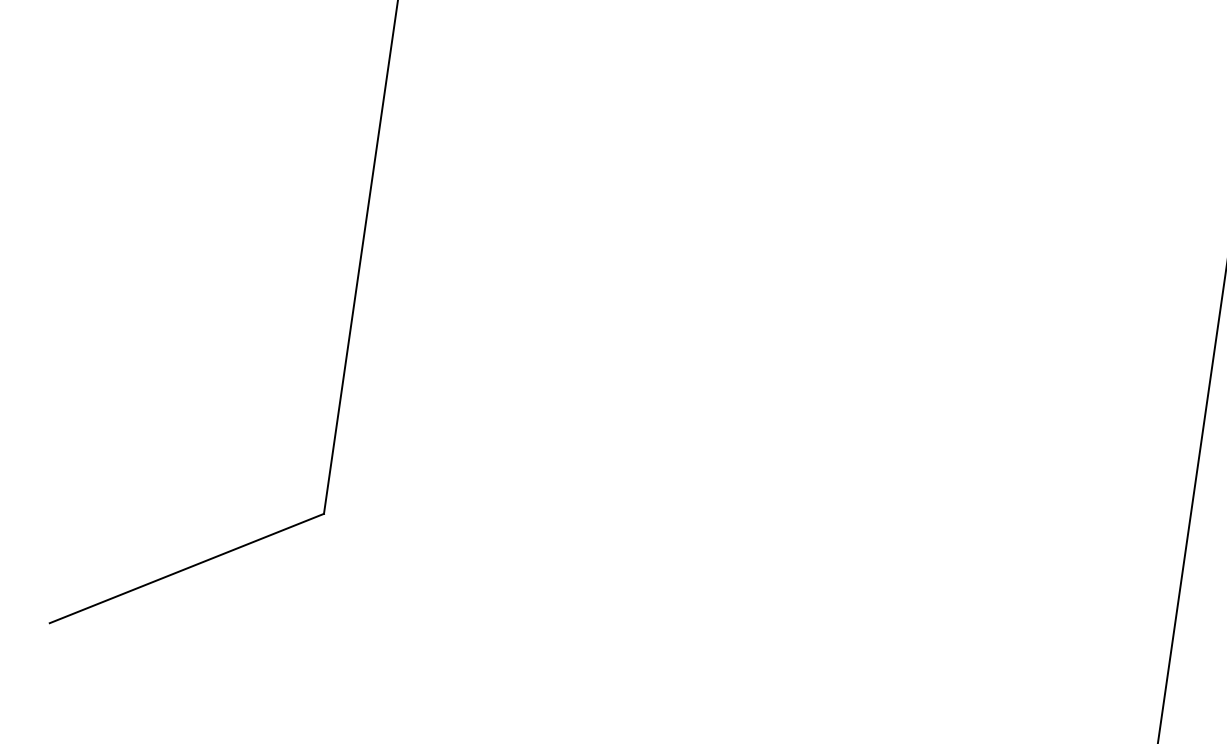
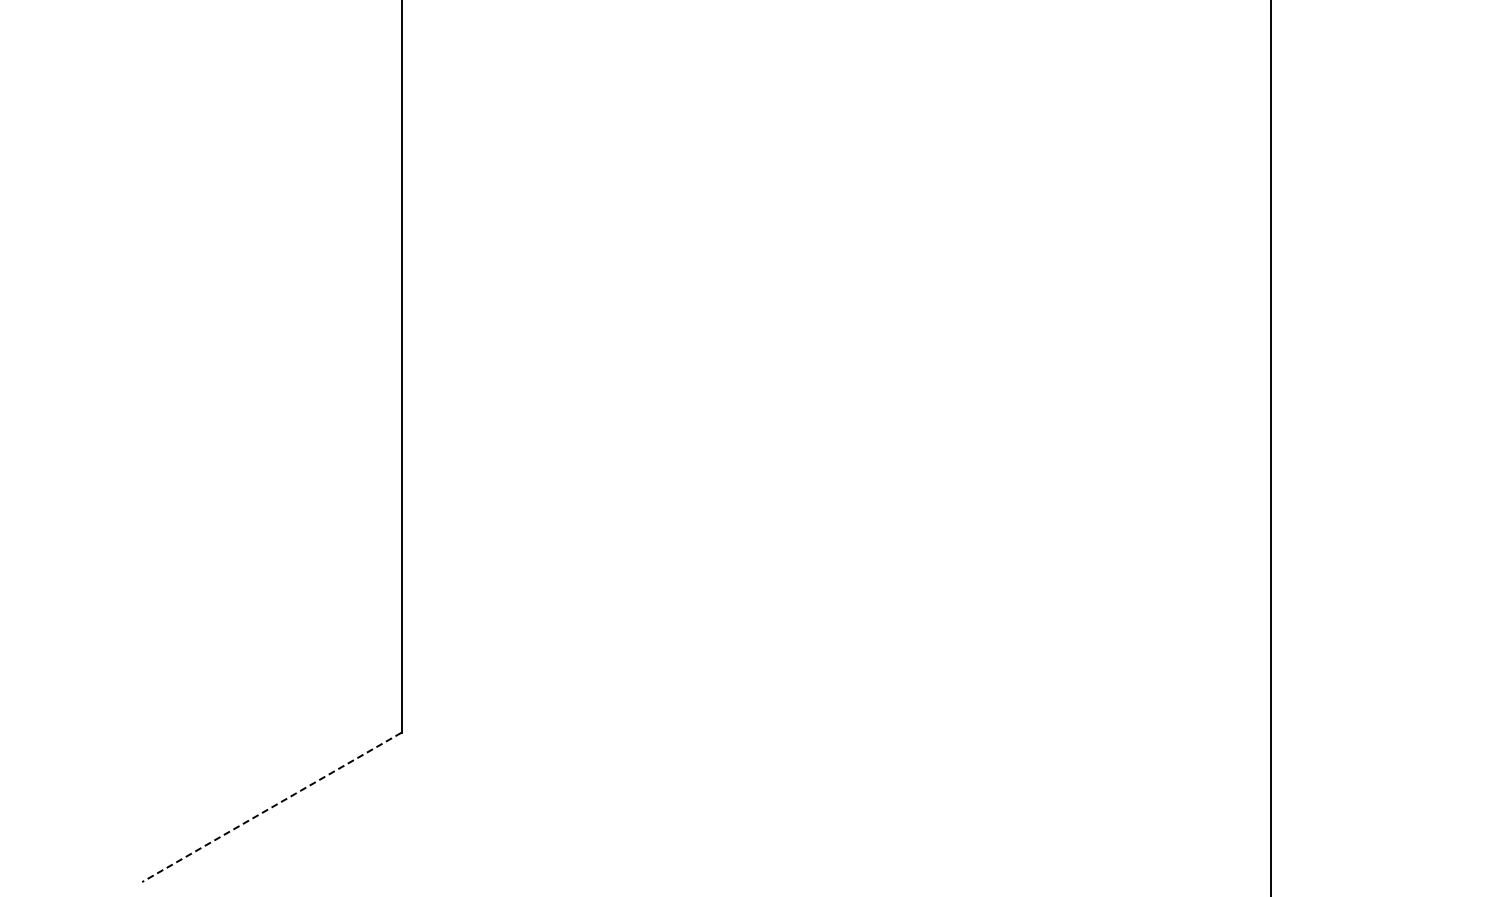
line: (186, 568) -> (271, 807), solid -> dashed

